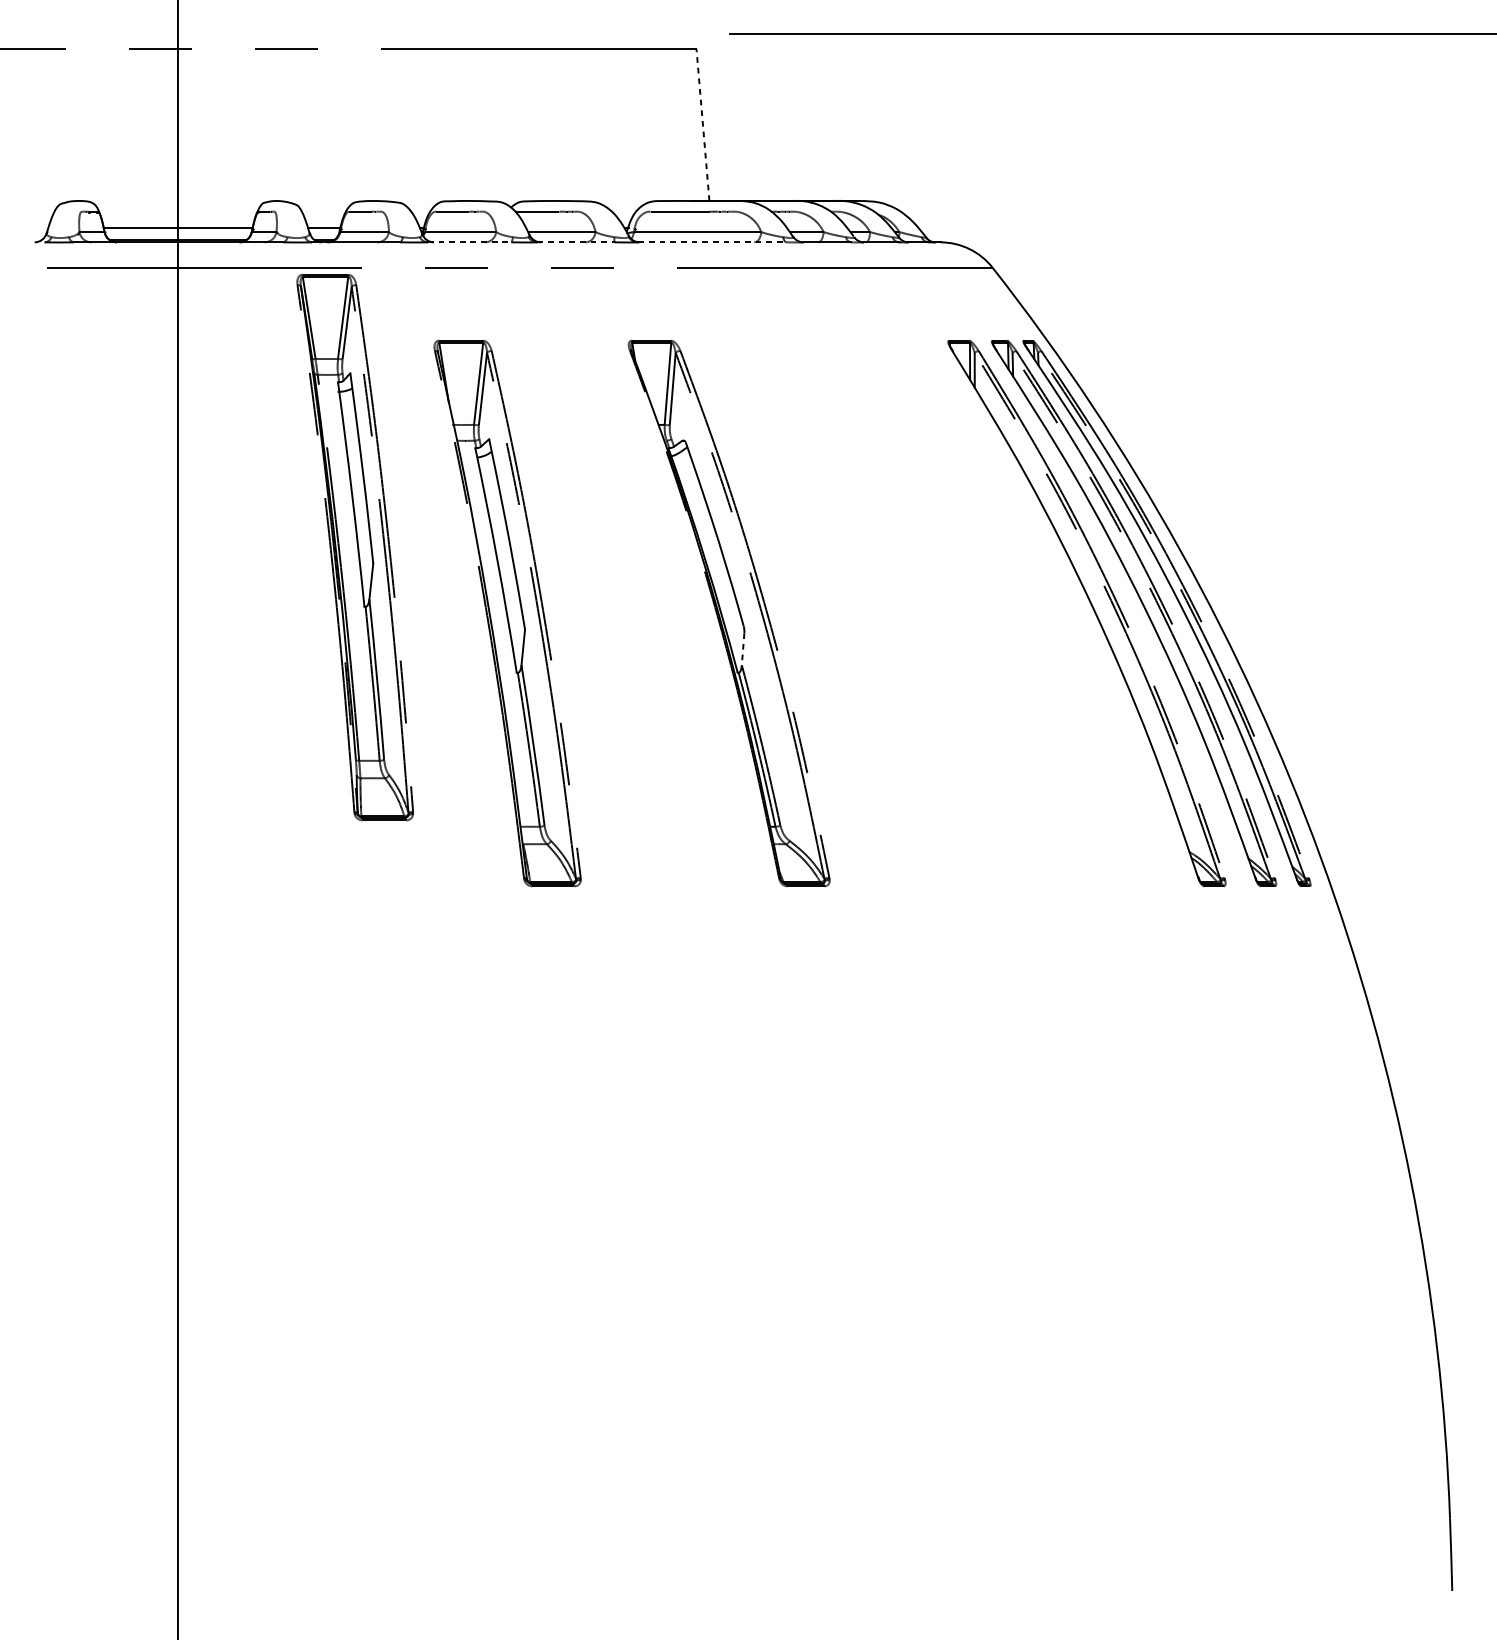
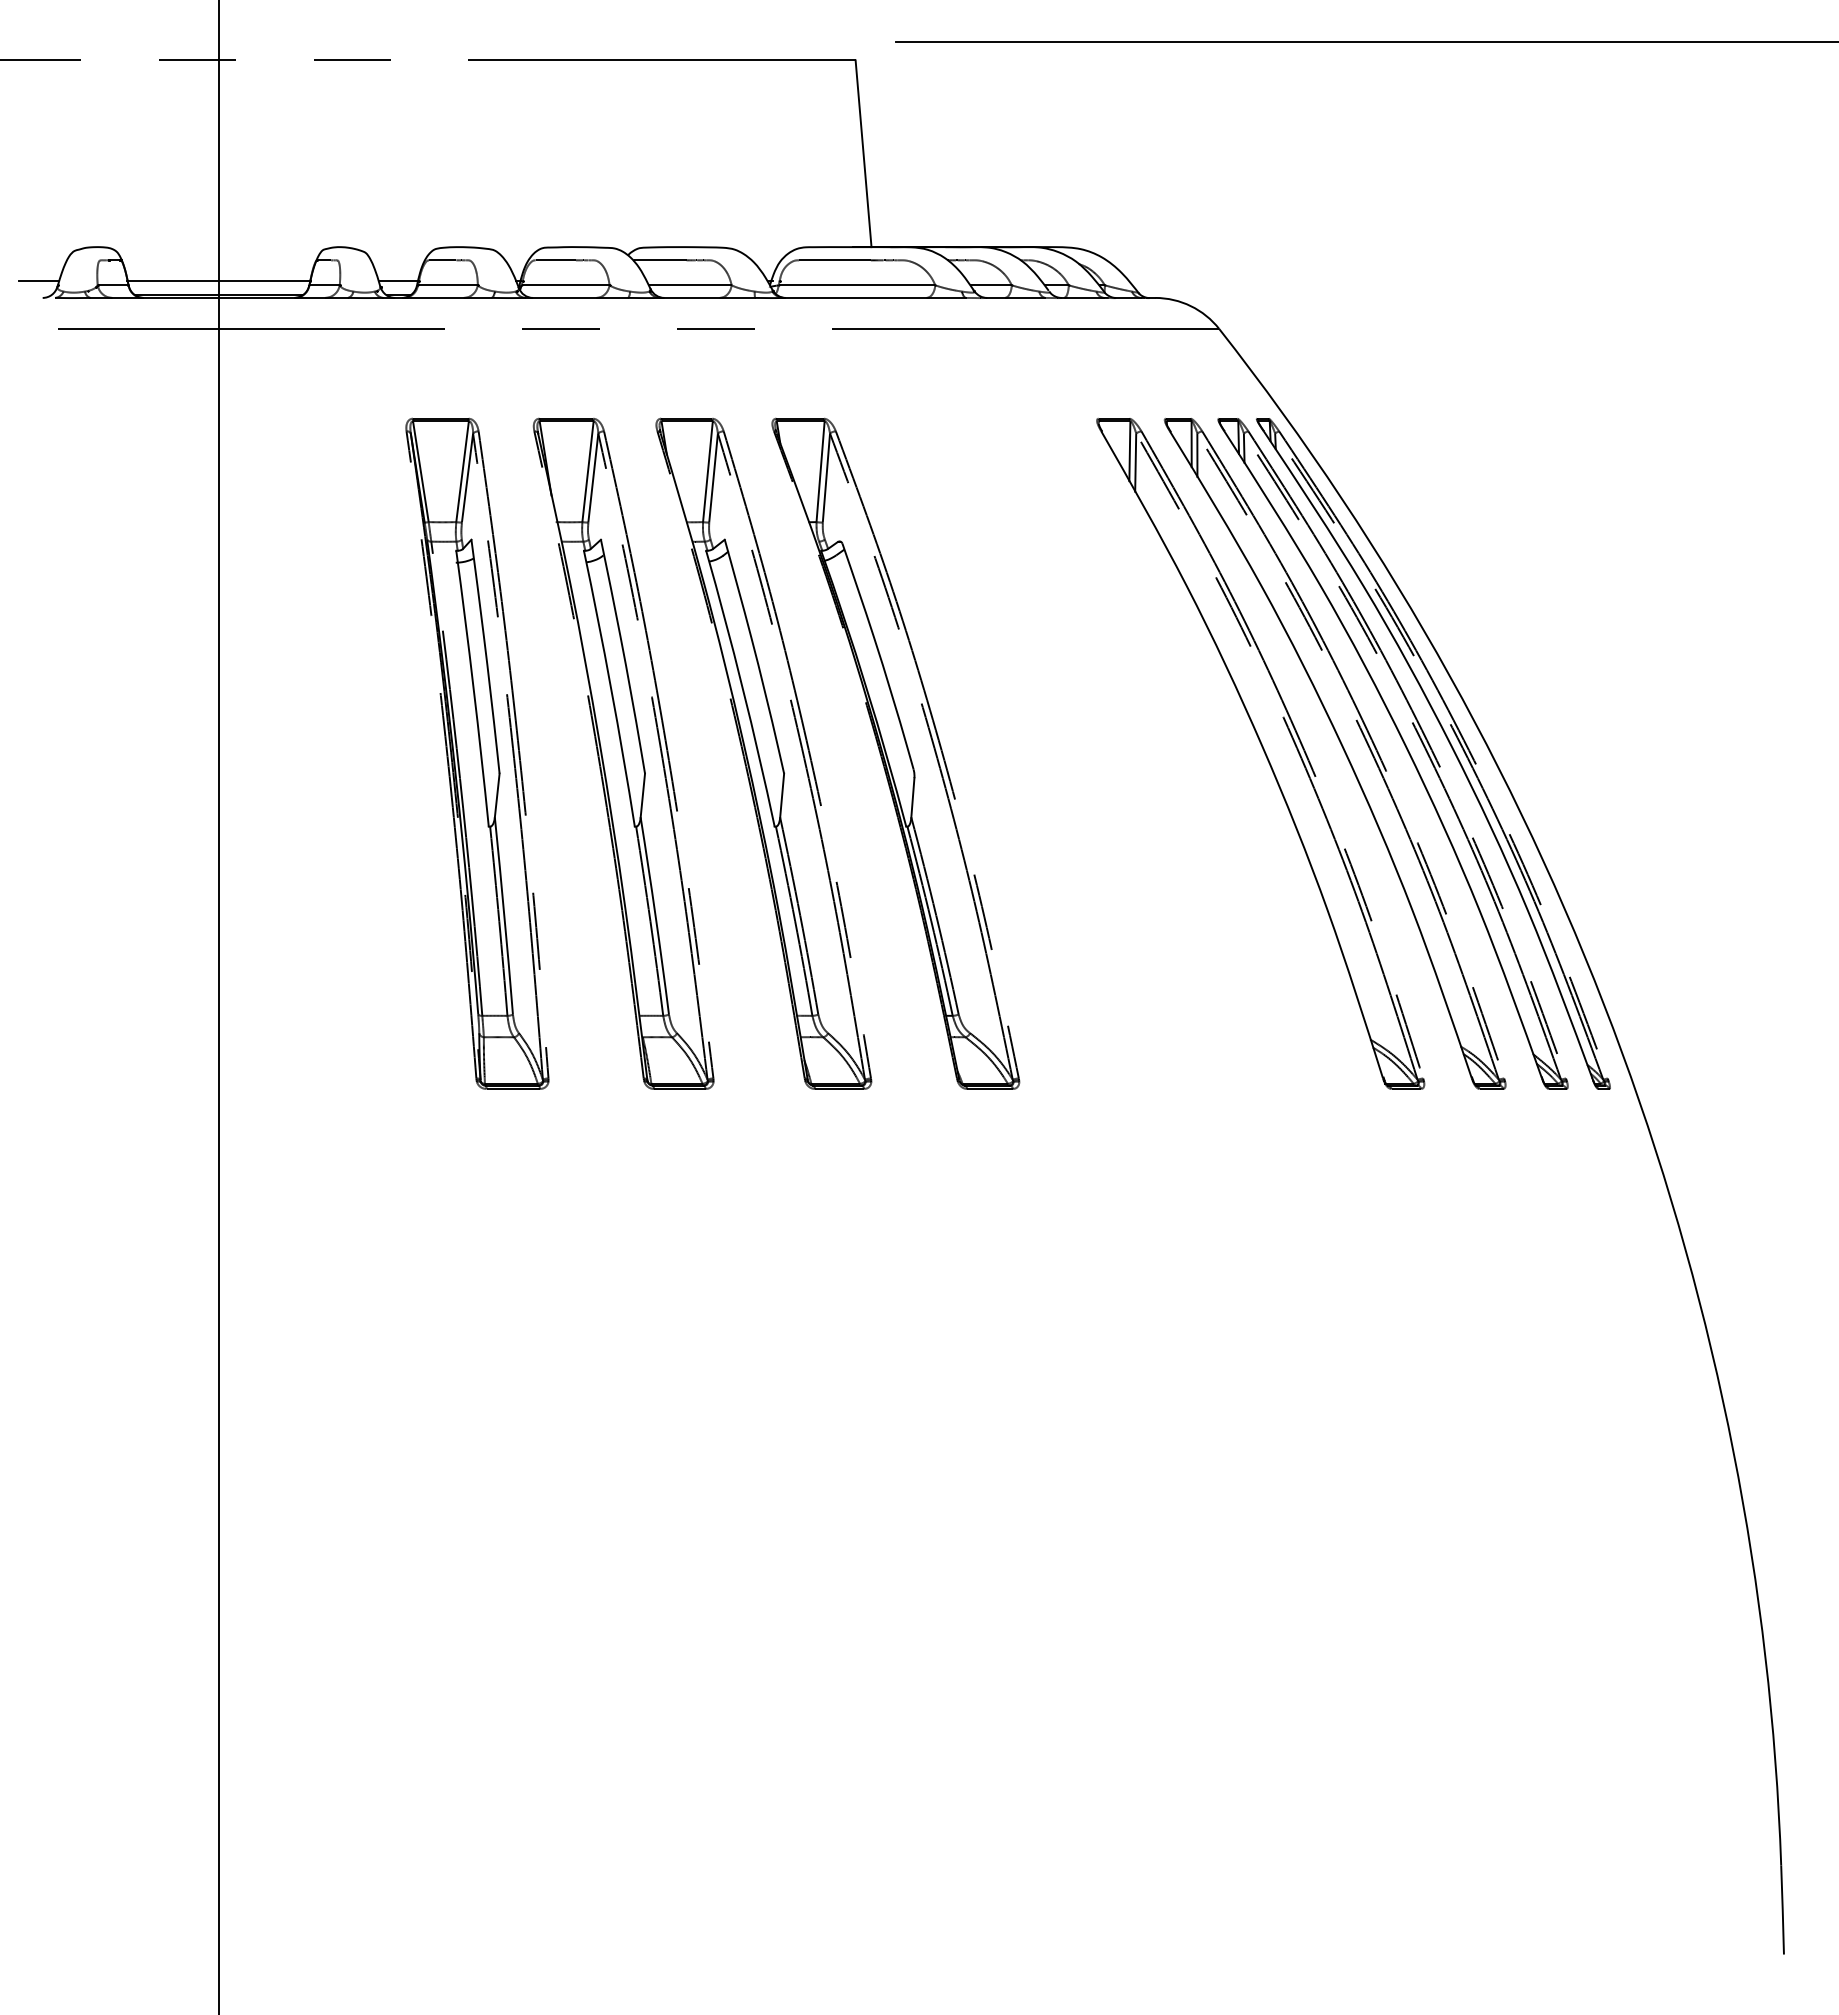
line: (702, 124) -> (863, 153), dashed -> solid
line: (32, 228) -> (39, 280), added
line: (470, 241) -> (577, 297), dashed -> solid
line: (576, 241) -> (708, 297), dashed -> solid
line: (712, 241) -> (875, 297), dashed -> solid
part: (355, 547) -> (477, 753), moved
part: (621, 613) -> (763, 753), added
part: (1026, 613) -> (1260, 753), added
line: (742, 649) -> (912, 797), dashed -> solid

